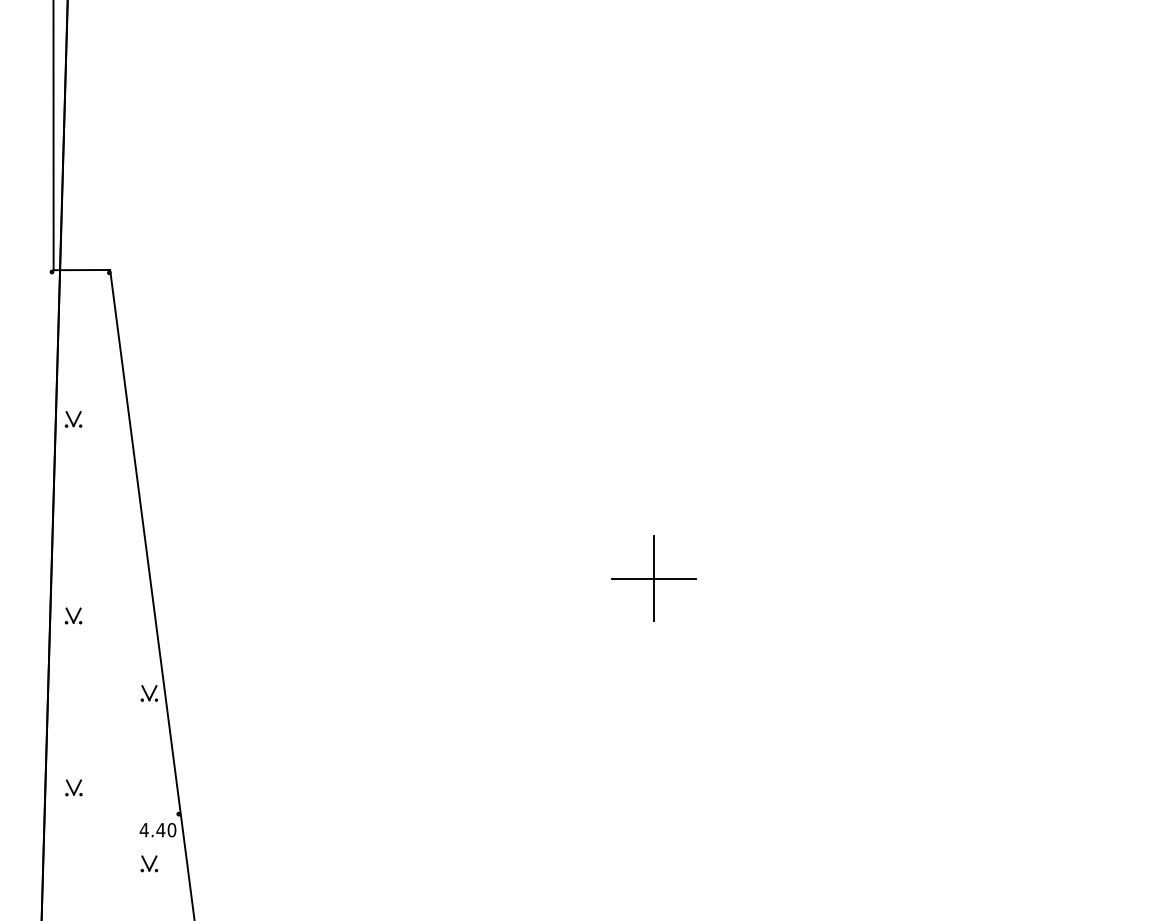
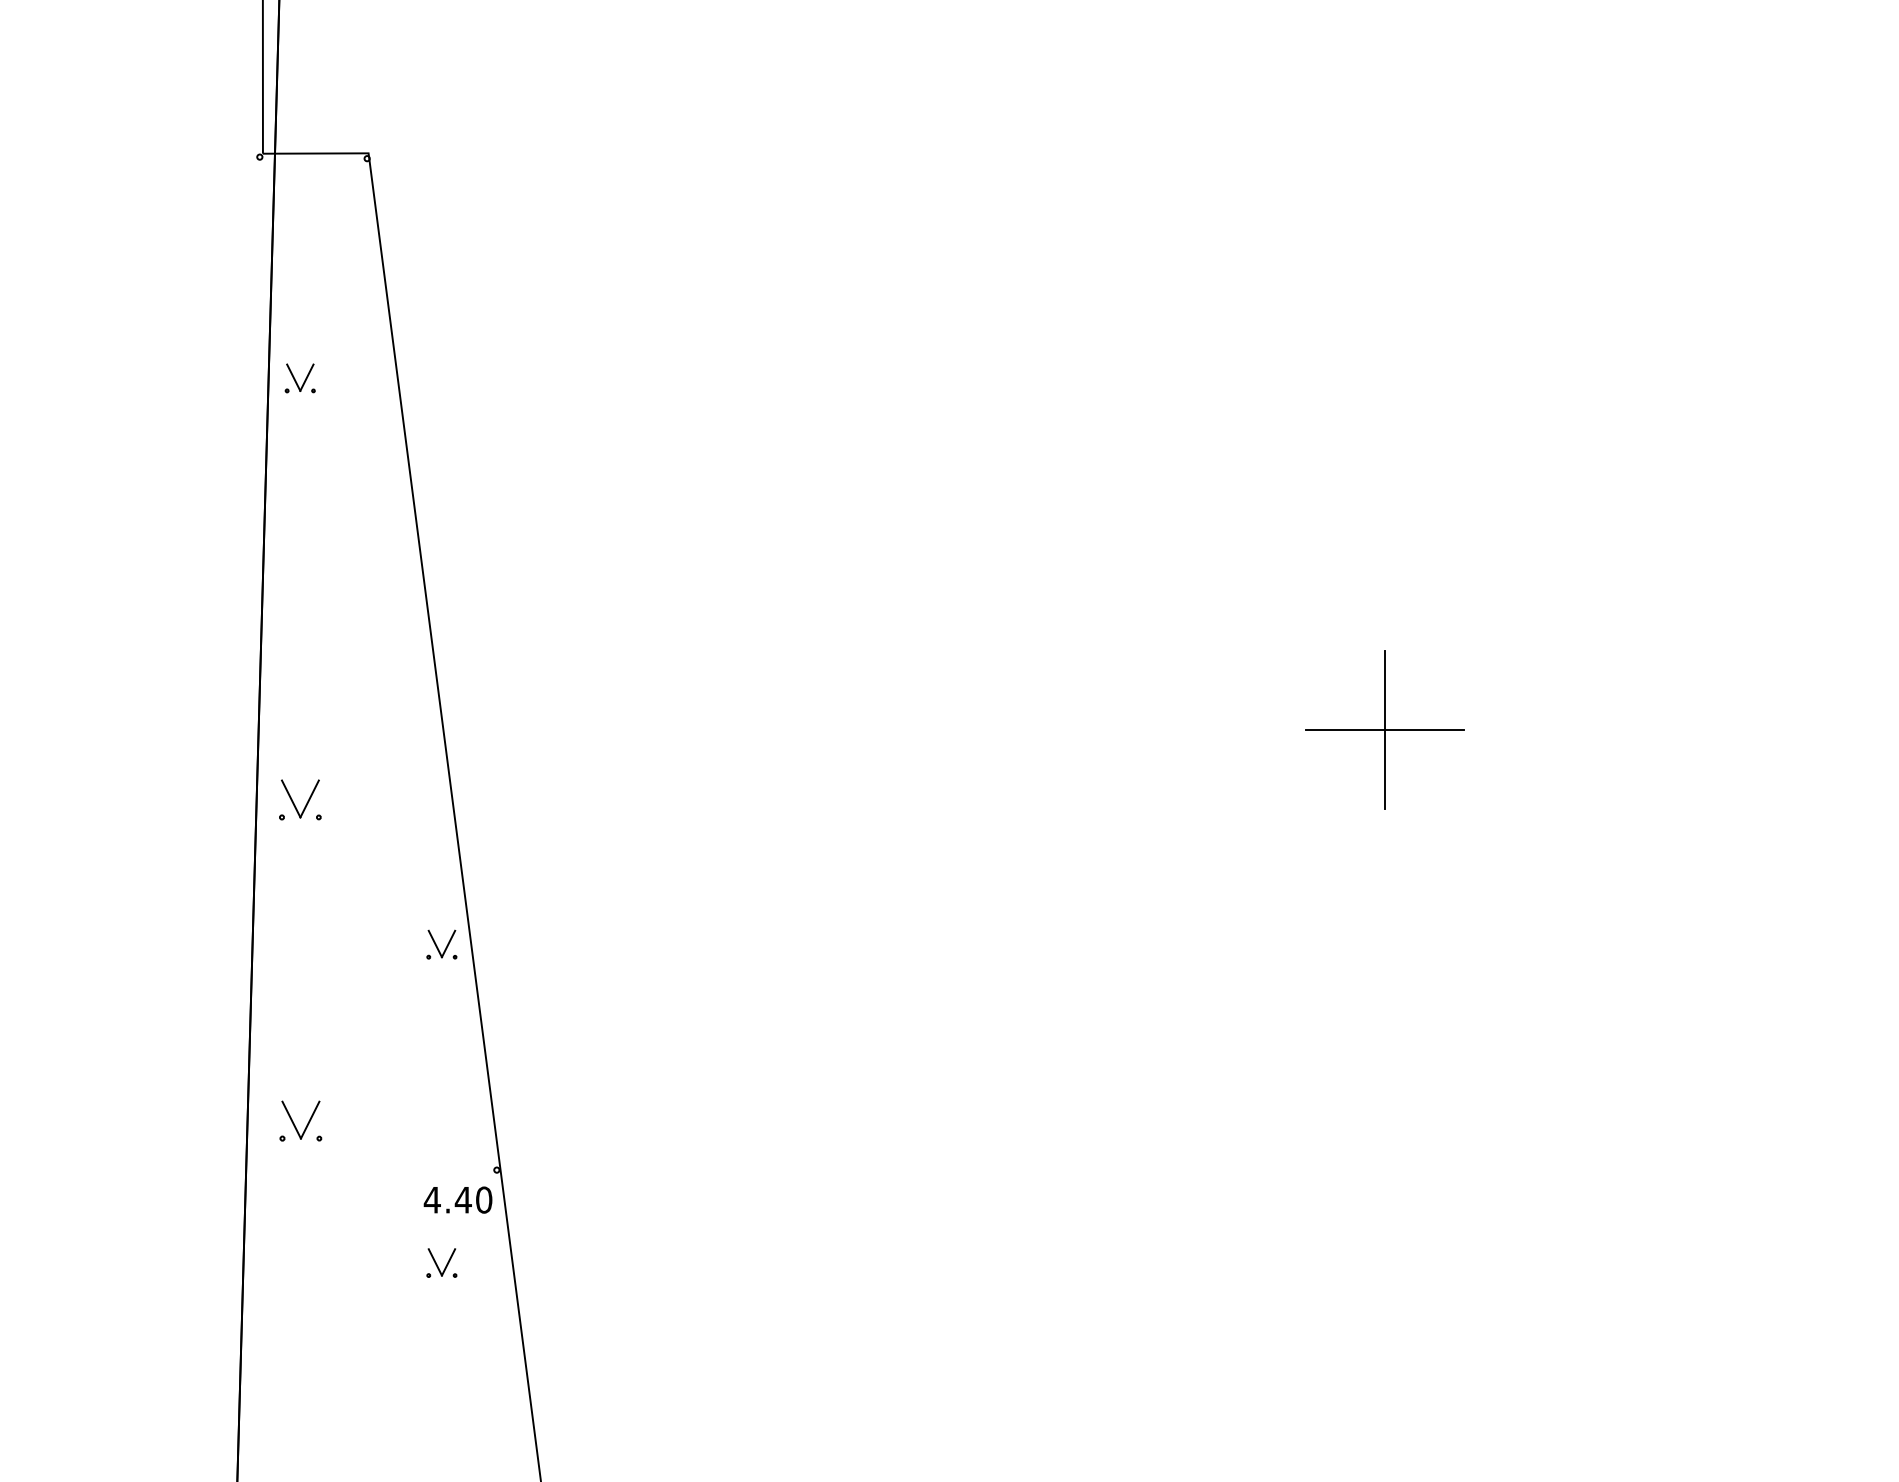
part: (73, 419) -> (300, 378), moved
part: (73, 615) -> (300, 798), size x1.4
part: (73, 787) -> (300, 1120), size x1.4

